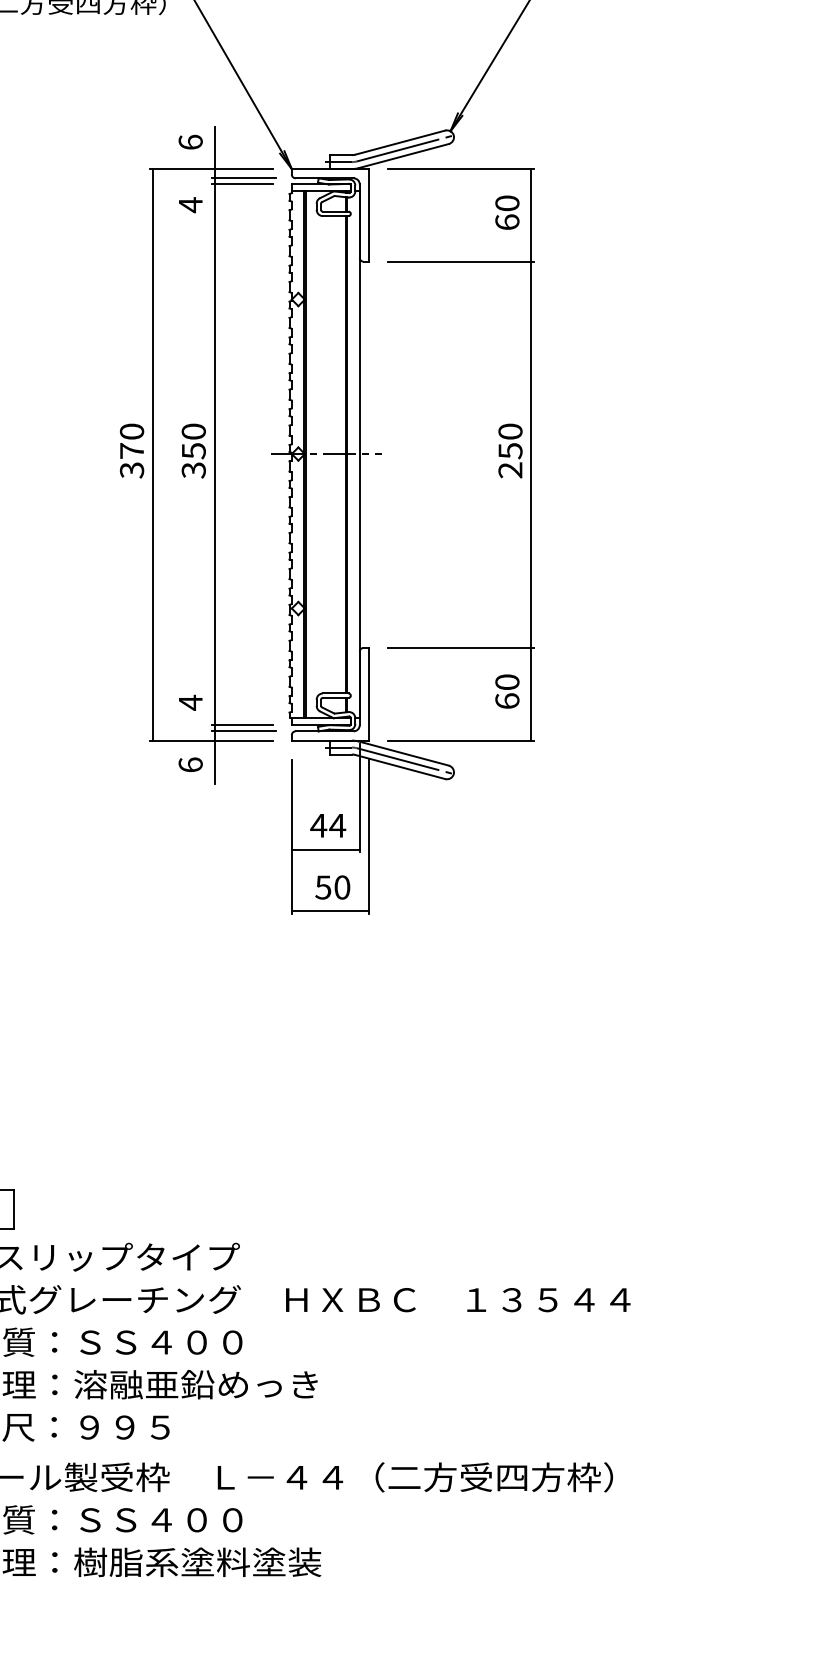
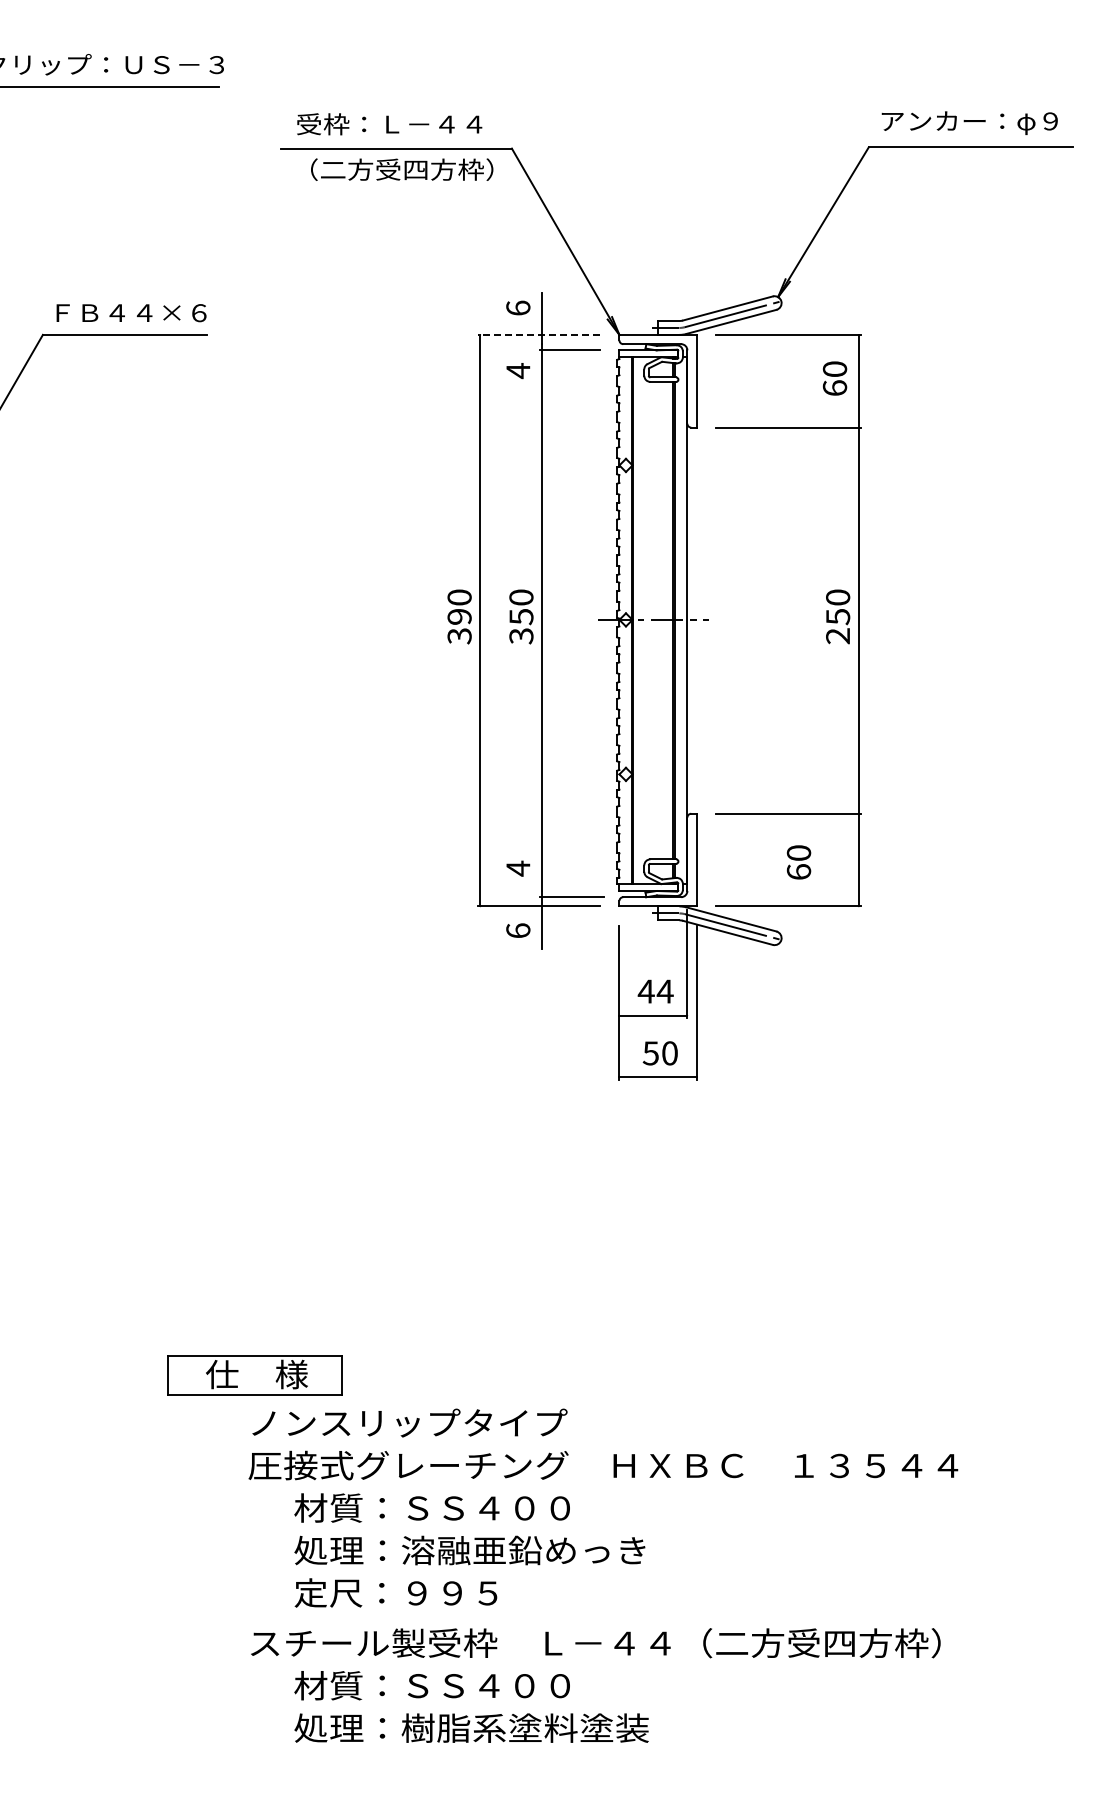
line: (210, 168) -> (538, 334), solid -> dashed
line: (243, 178) -> (571, 344), removed
text: (131, 450) -> (459, 616), 370 -> 390
text: (506, 691) -> (798, 862), moved
line: (241, 725) -> (569, 891), removed

